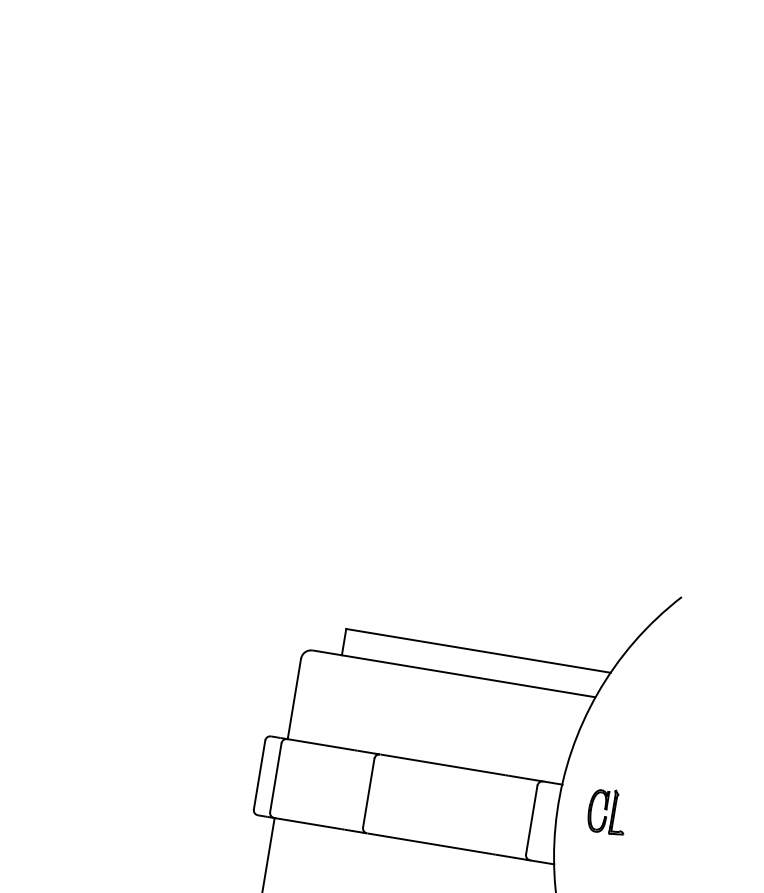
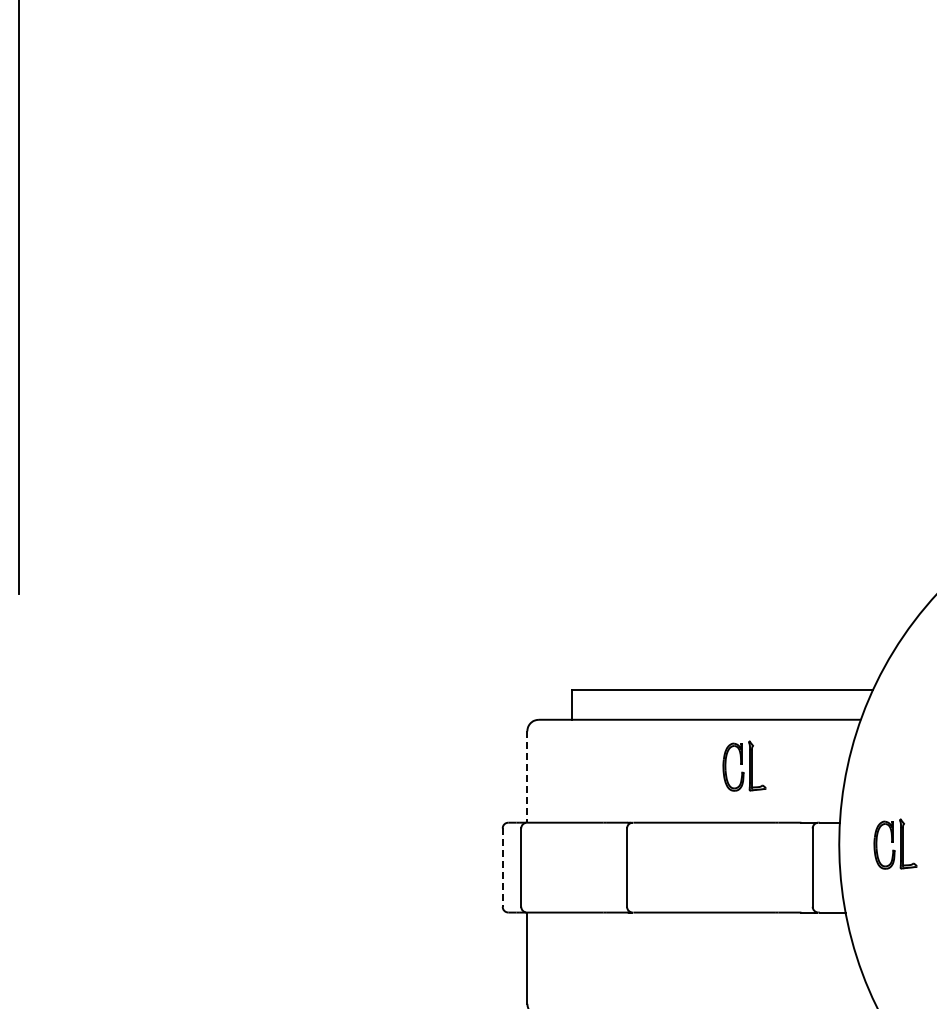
line: (294, 699) -> (527, 777), solid -> dashed
part: (486, 720) -> (744, 765), added
line: (259, 775) -> (502, 868), solid -> dashed

